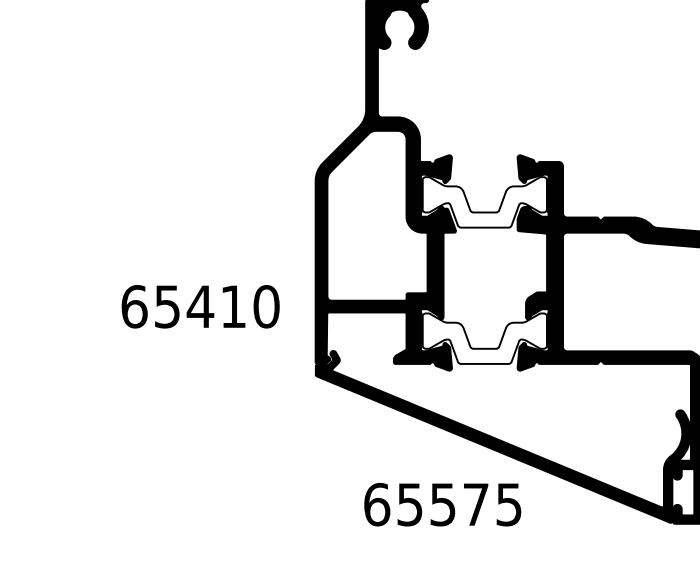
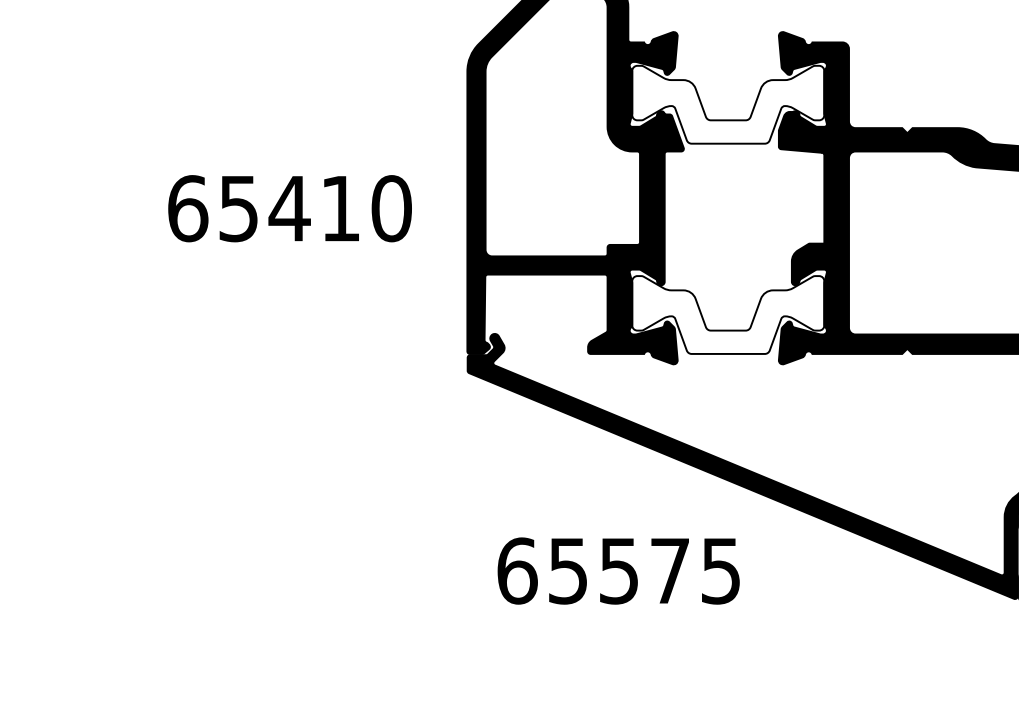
text: (200, 306) -> (289, 208), moved
text: (442, 504) -> (618, 570), moved

